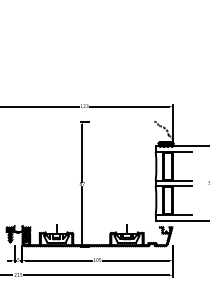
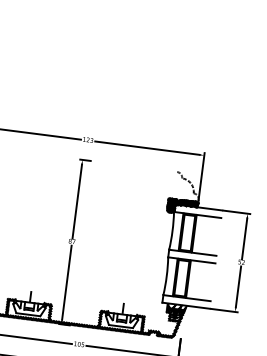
hatch: (153, 146) -> (172, 204), added
hatch: (166, 225) -> (175, 310), added

